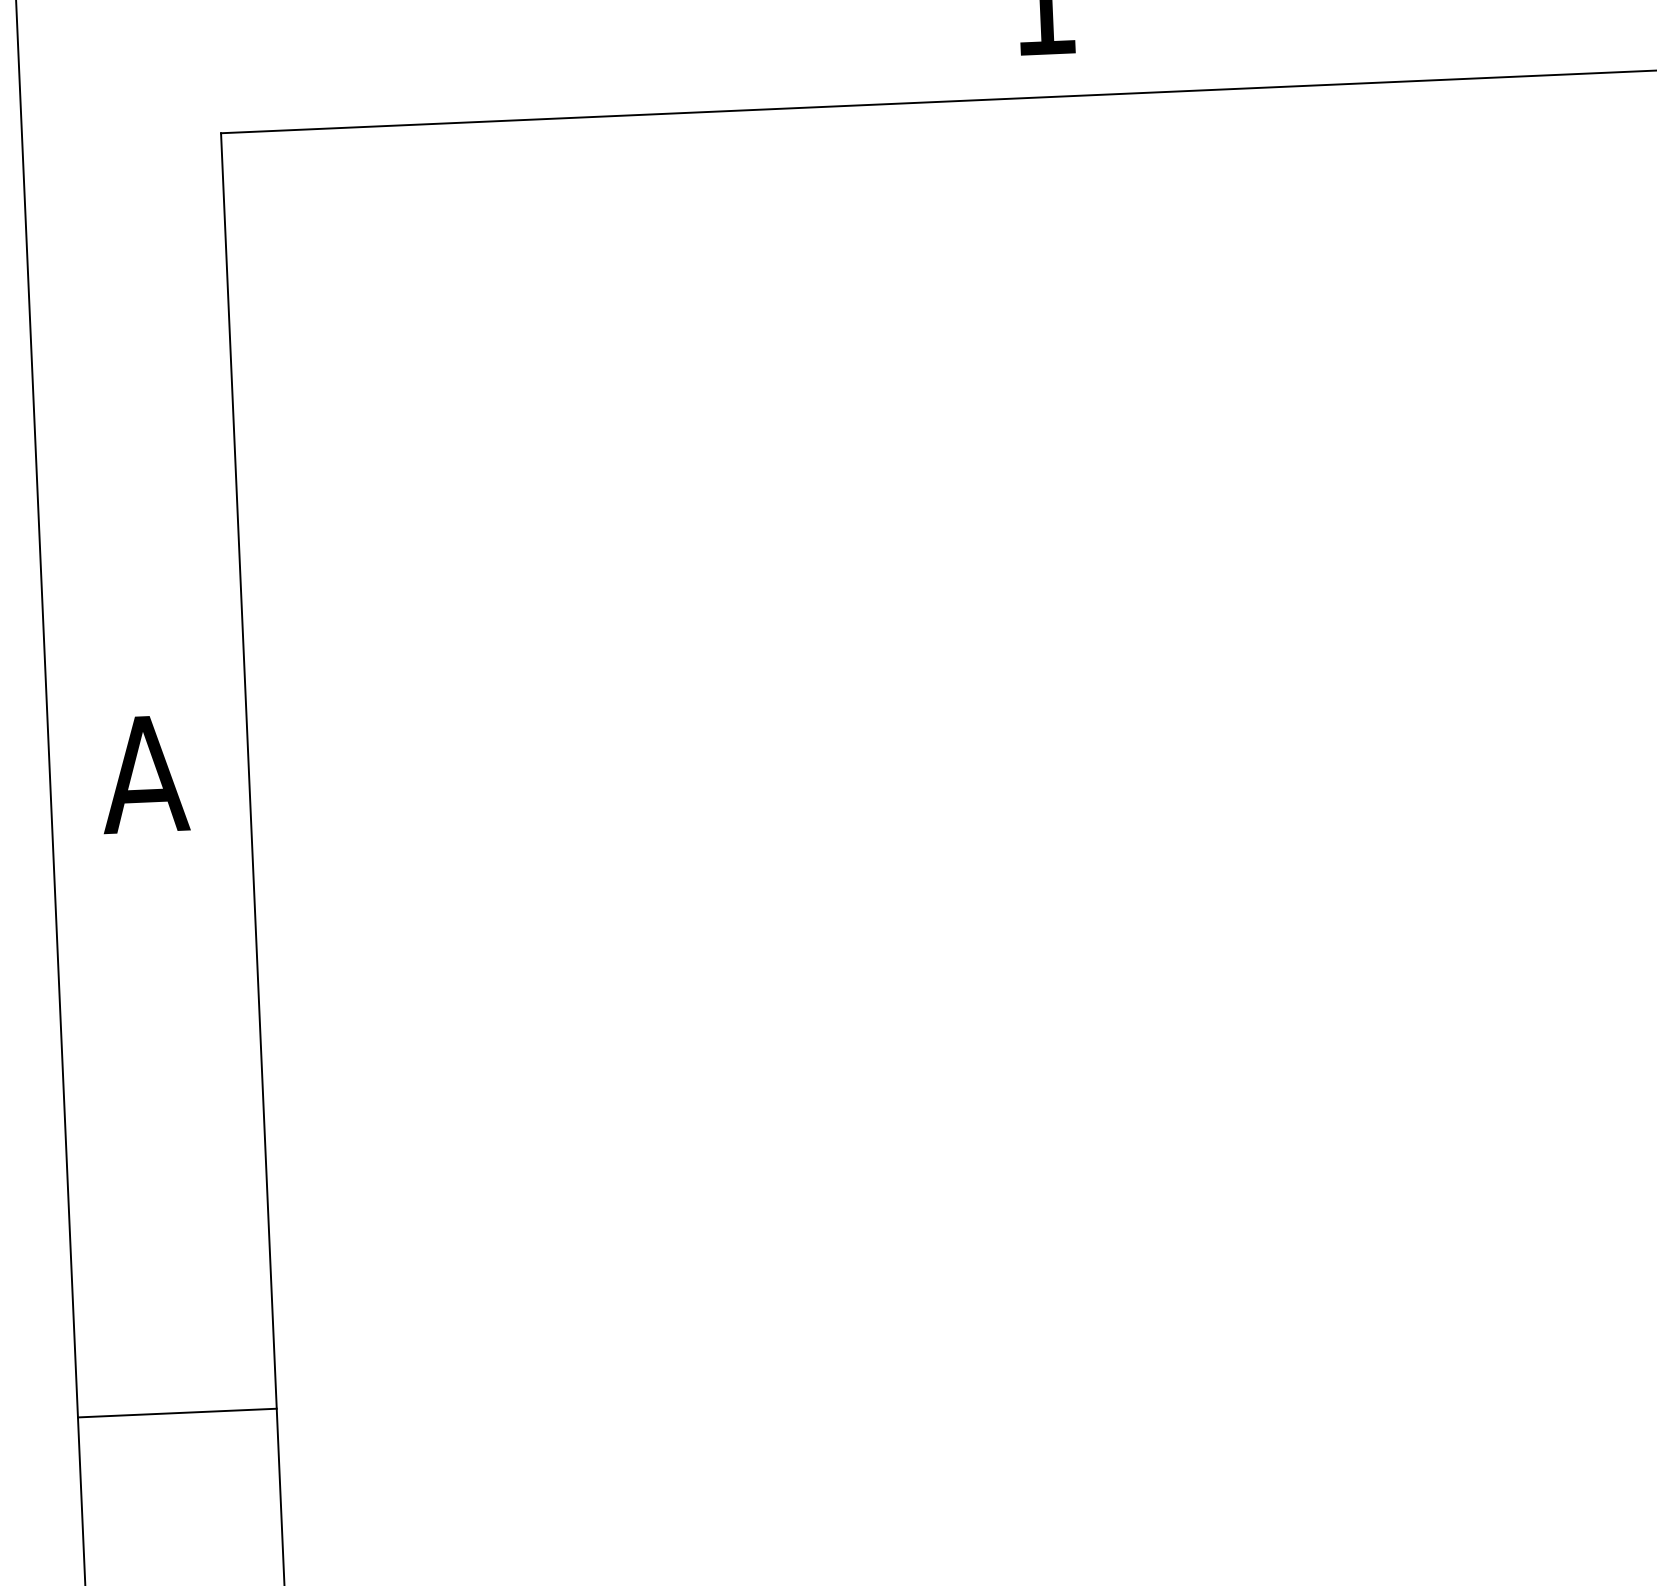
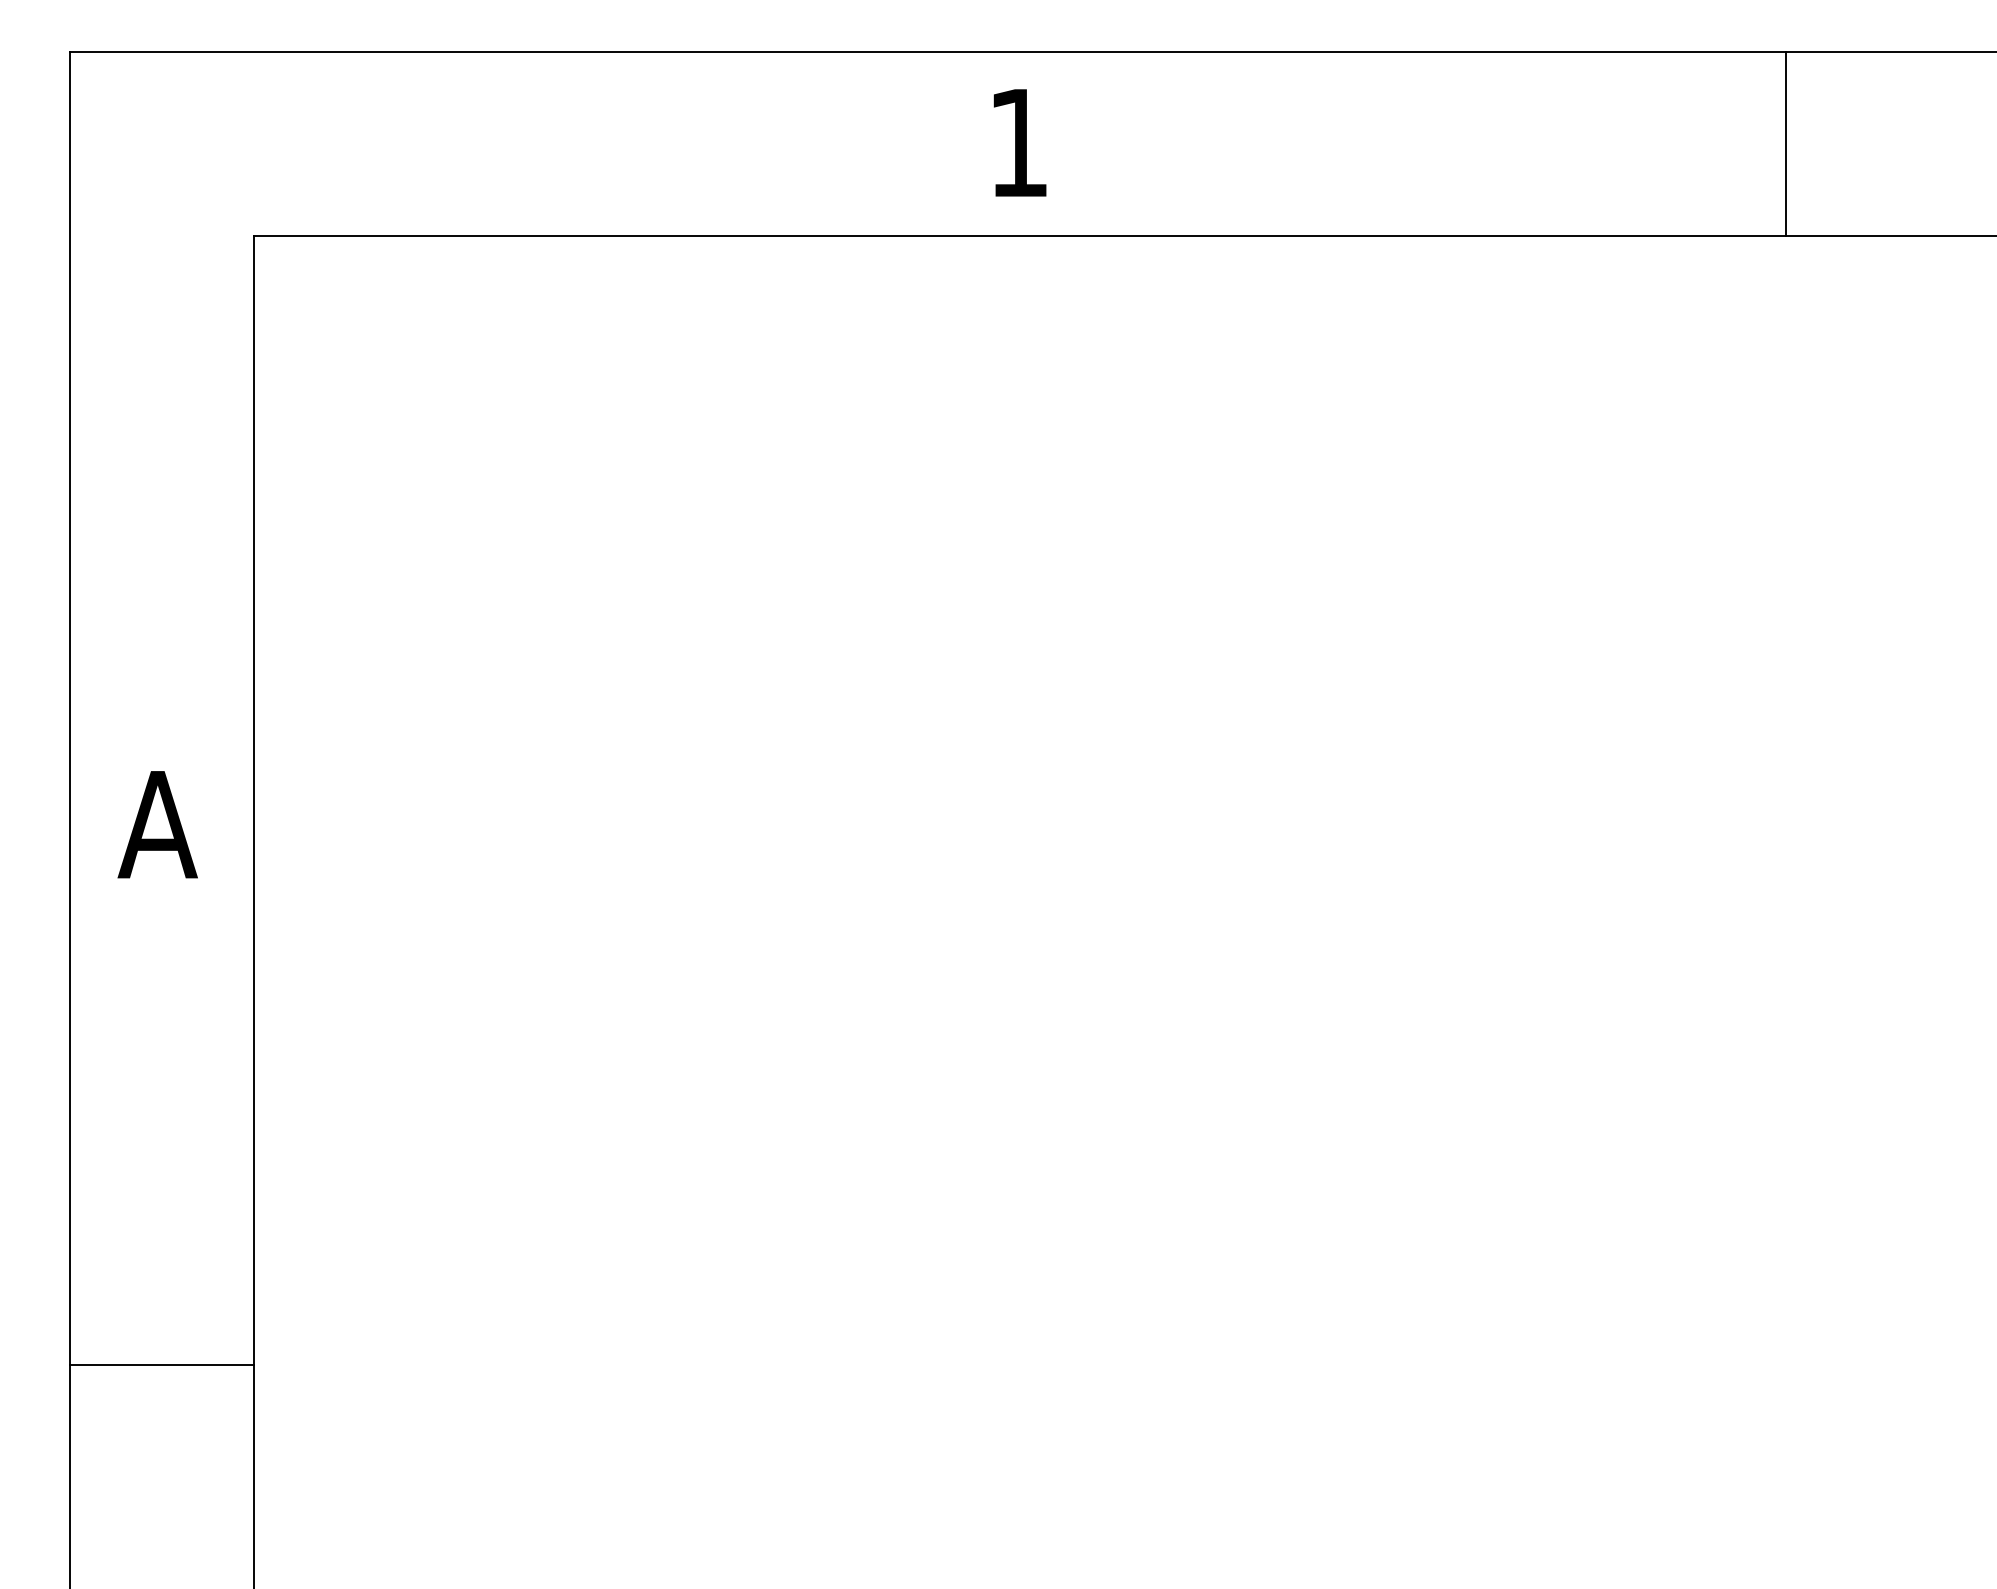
line: (177, 1412) -> (162, 1364), moved

